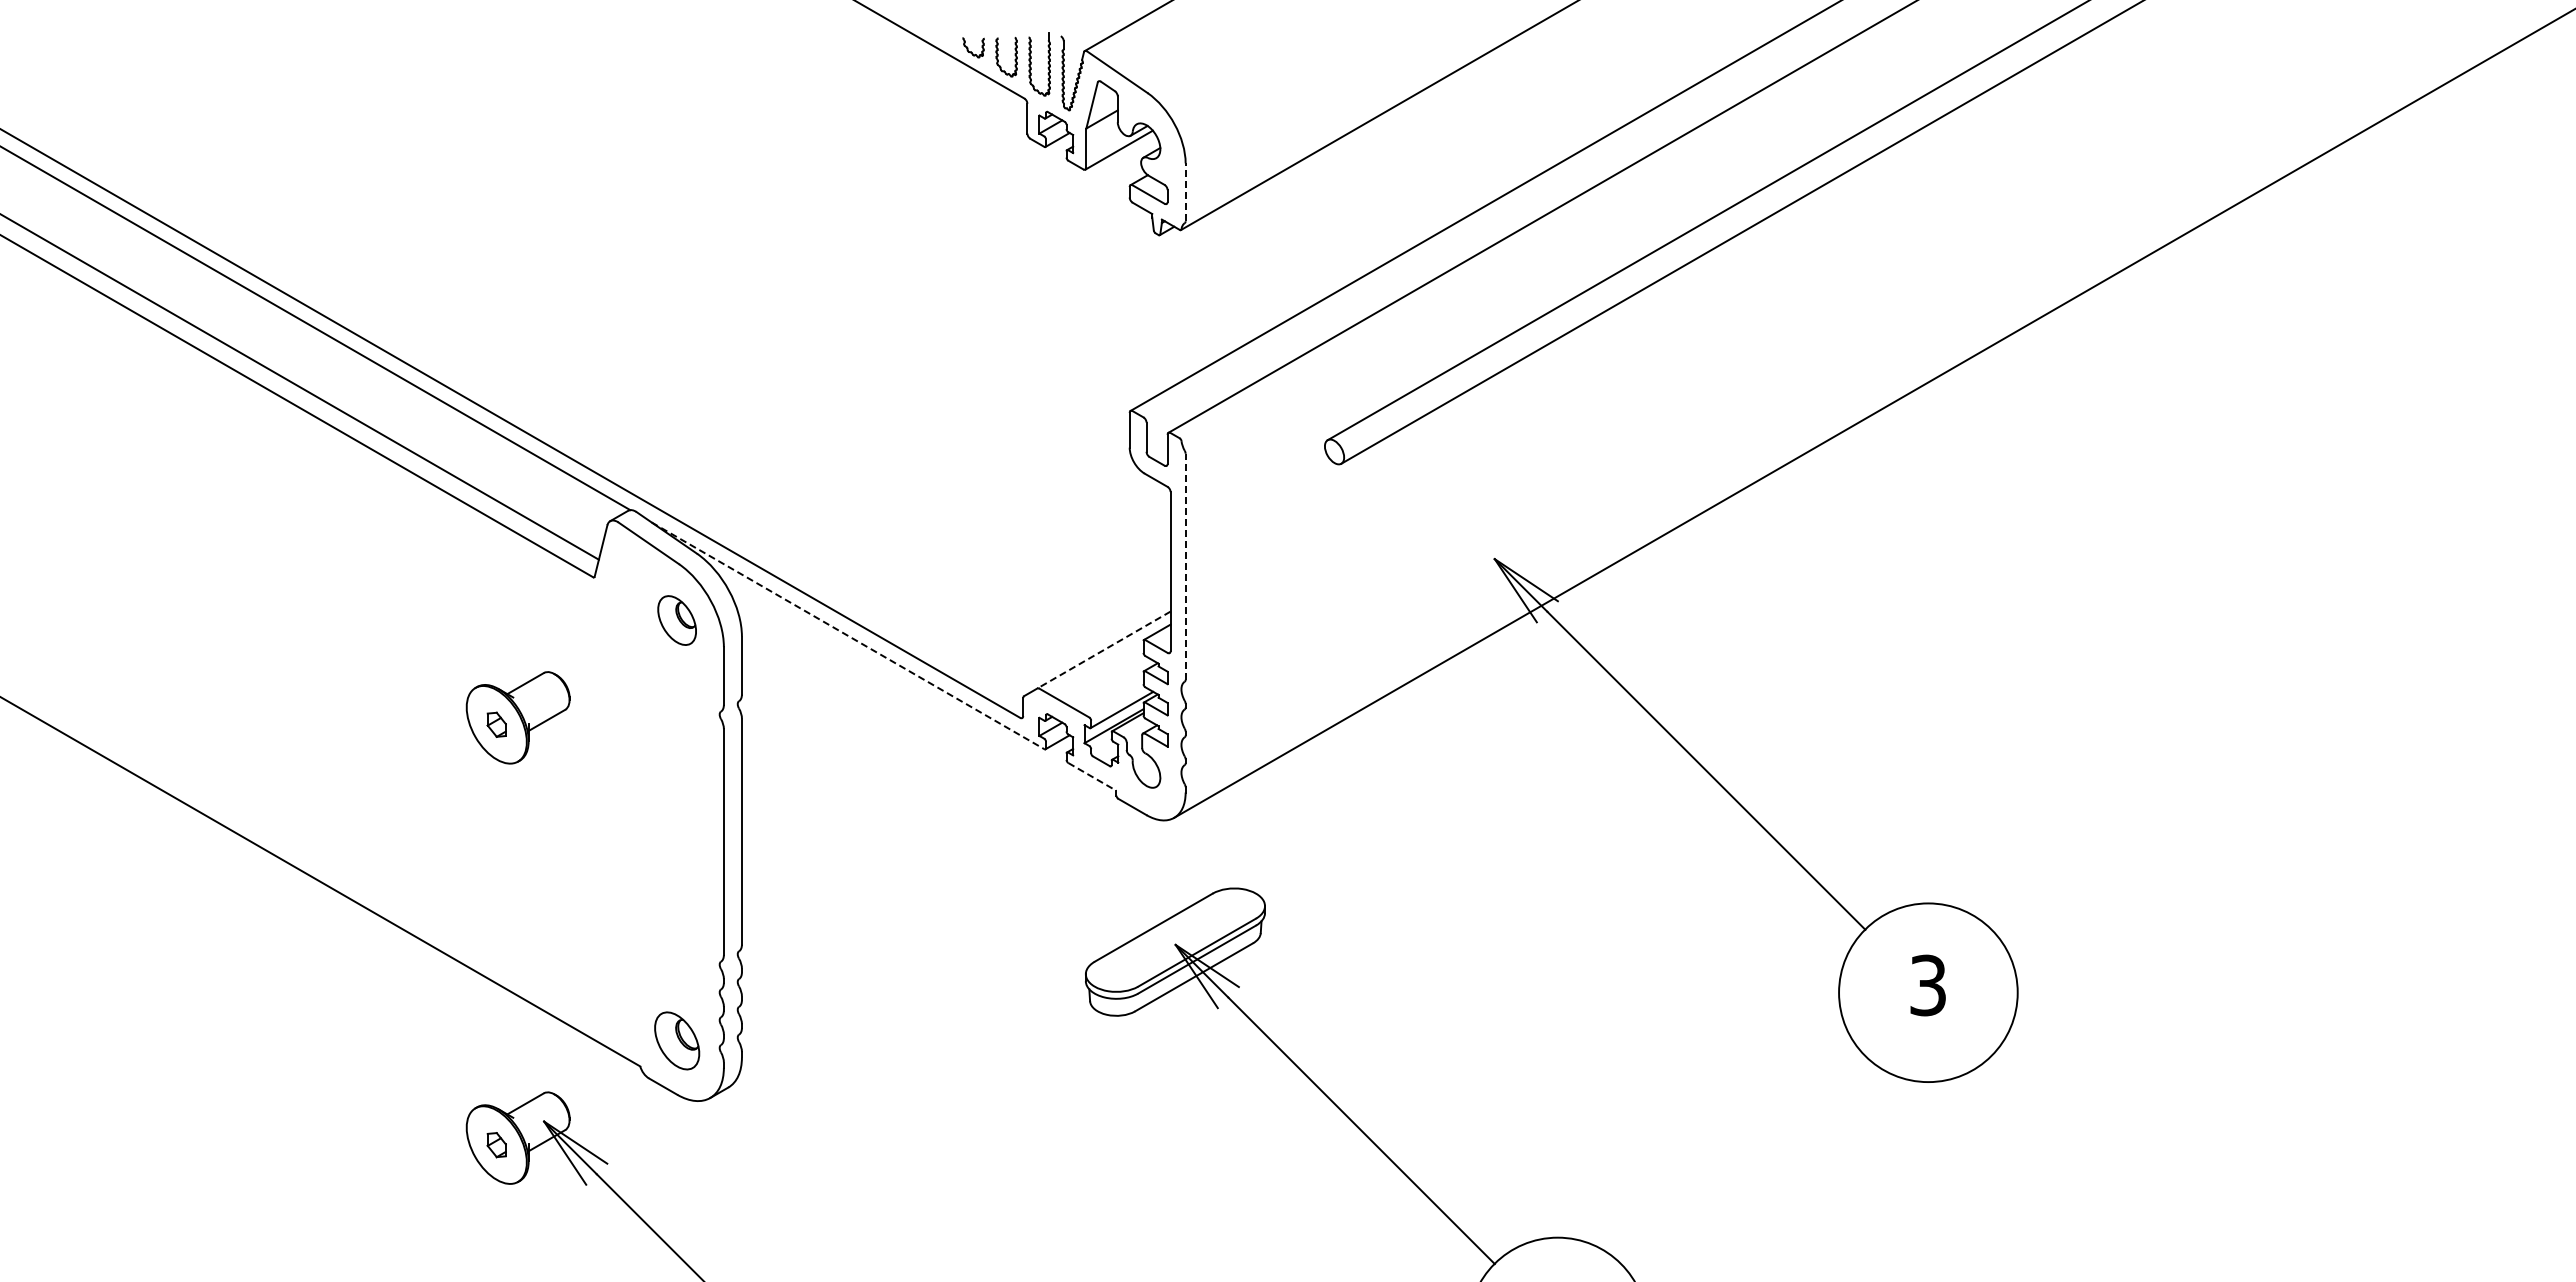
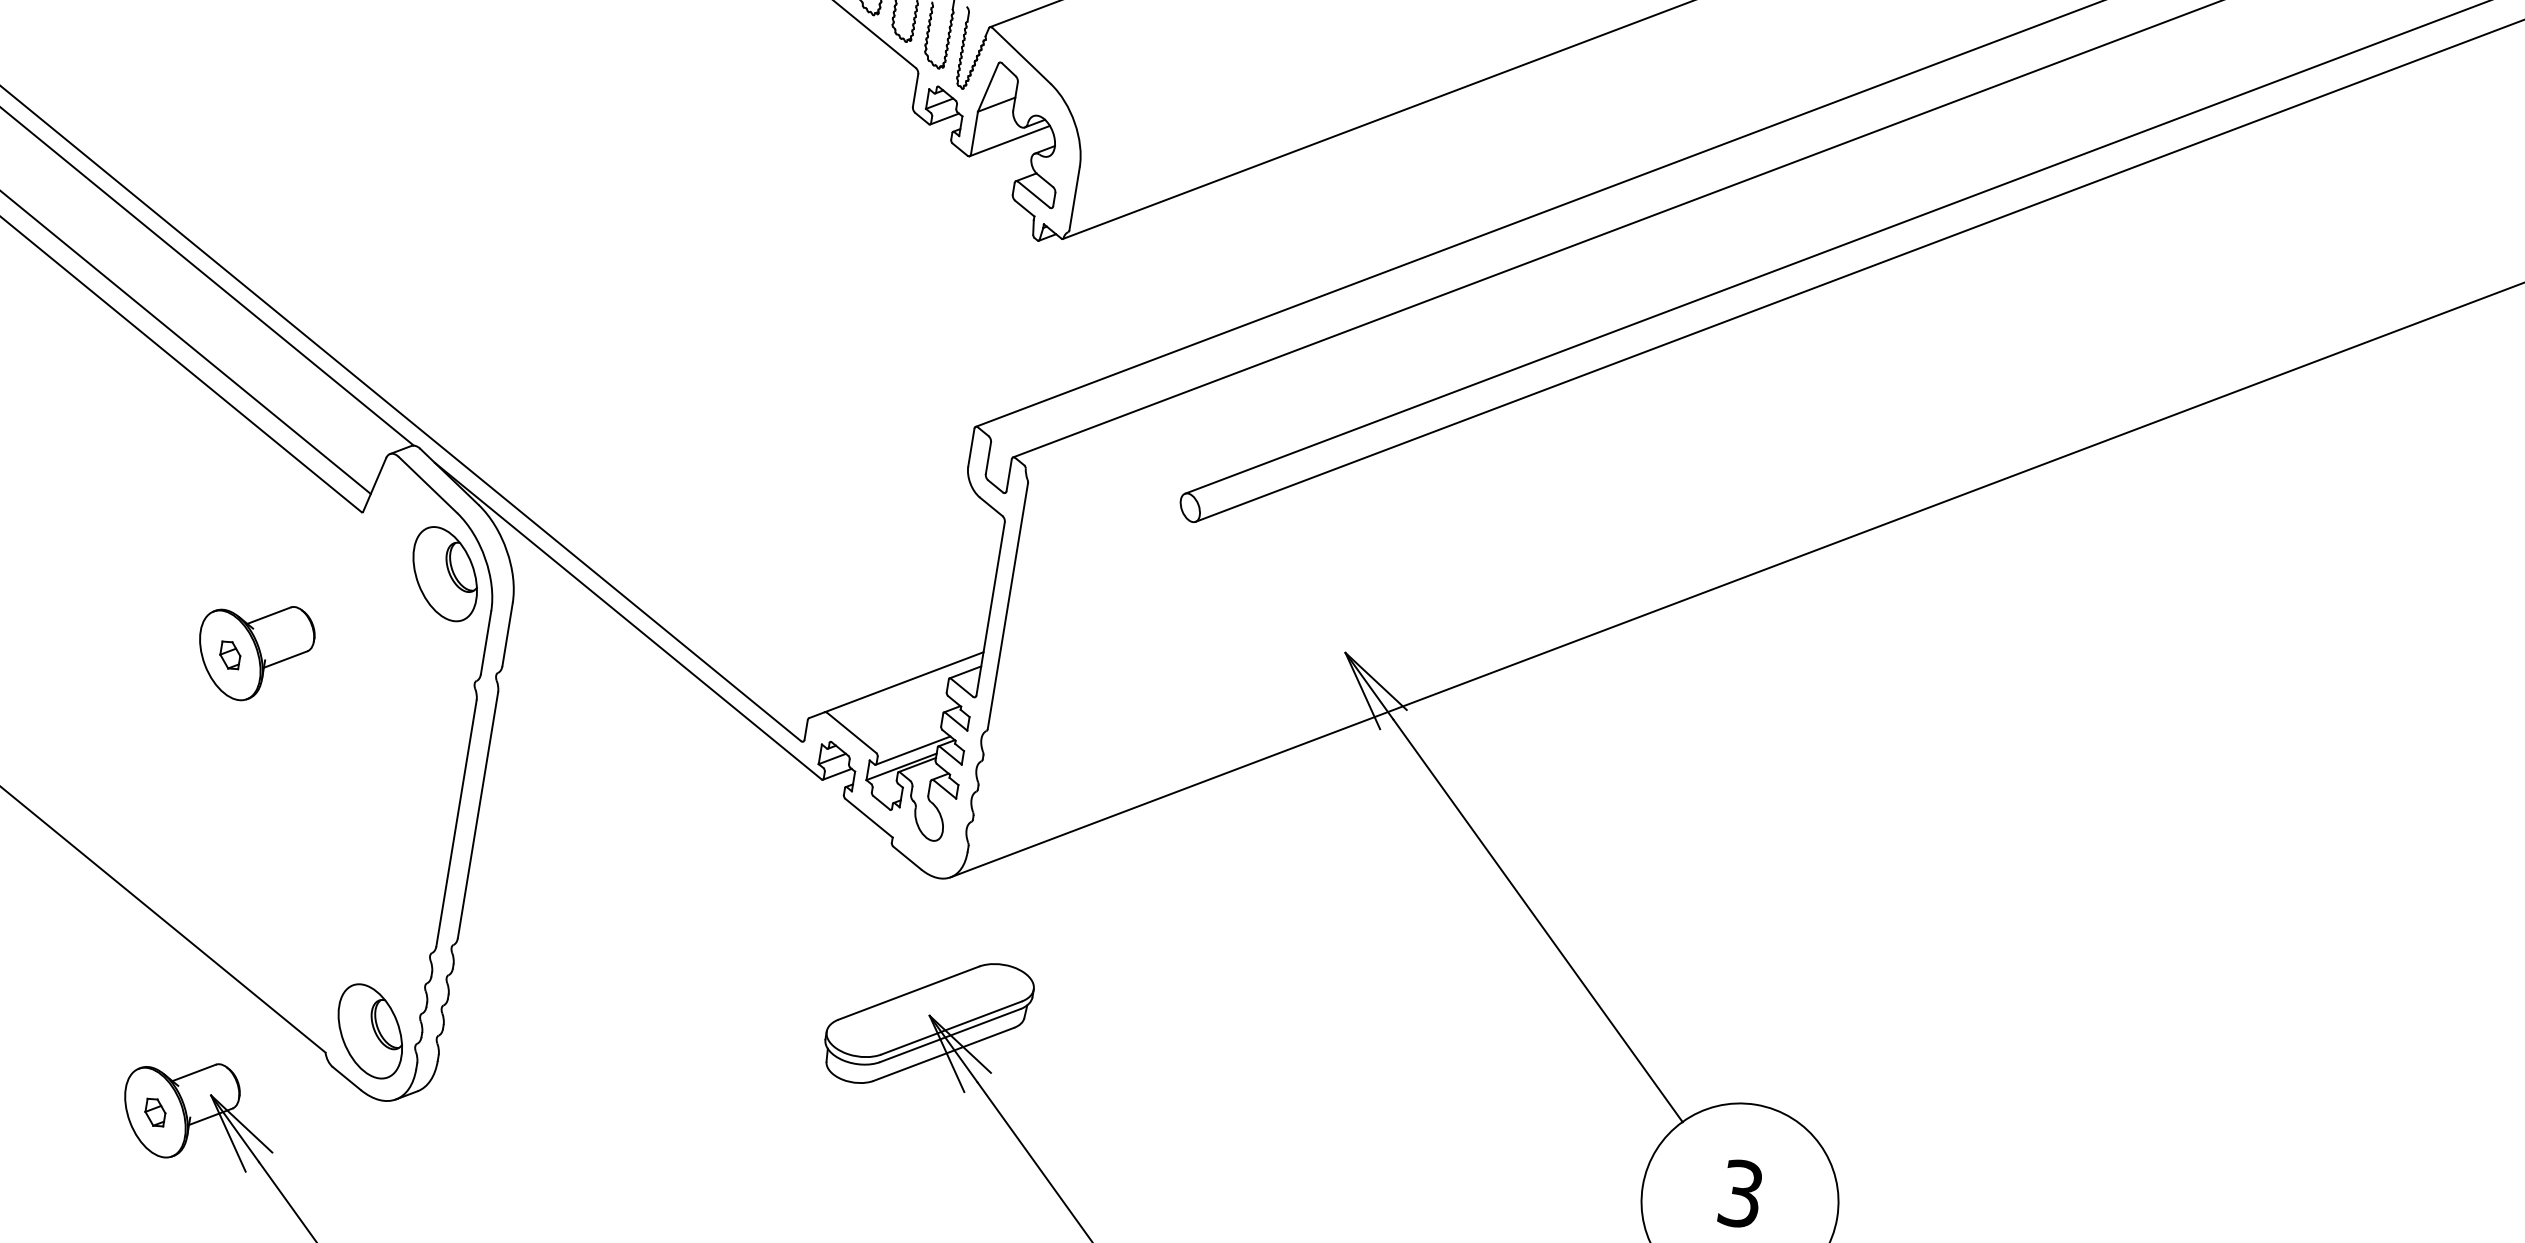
line: (1185, 192) -> (1074, 198), dashed -> solid
line: (1185, 566) -> (1007, 605), dashed -> solid
part: (676, 620) -> (444, 573), size x1.67
line: (847, 635) -> (627, 620), dashed -> solid
line: (1103, 650) -> (903, 682), dashed -> solid
line: (1092, 776) -> (869, 817), dashed -> solid
part: (676, 1040) -> (369, 1030), size x1.43

